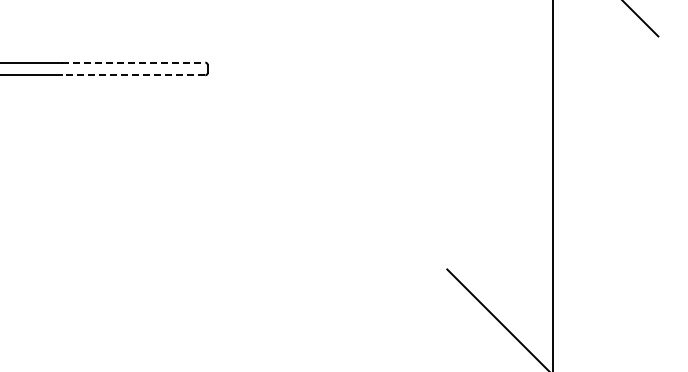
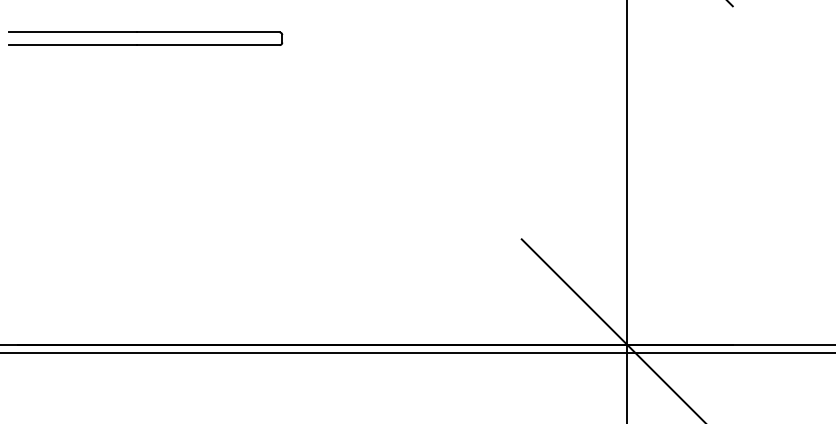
line: (134, 62) -> (208, 32), dashed -> solid
line: (134, 75) -> (208, 45), dashed -> solid

